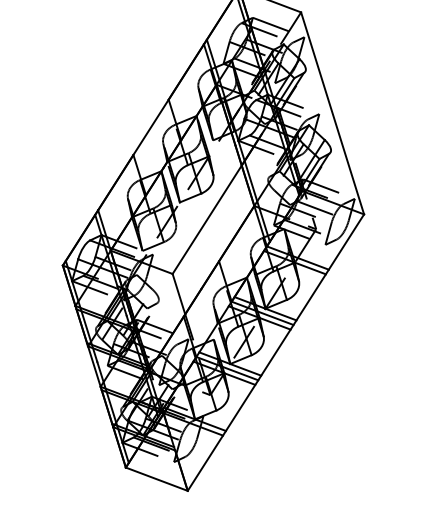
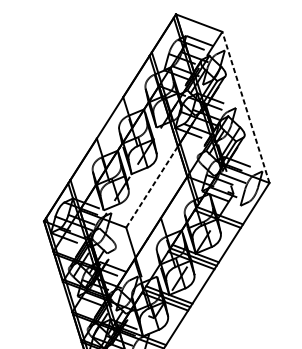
line: (332, 113) -> (245, 107), solid -> dashed
line: (207, 219) -> (152, 186), solid -> dashed

